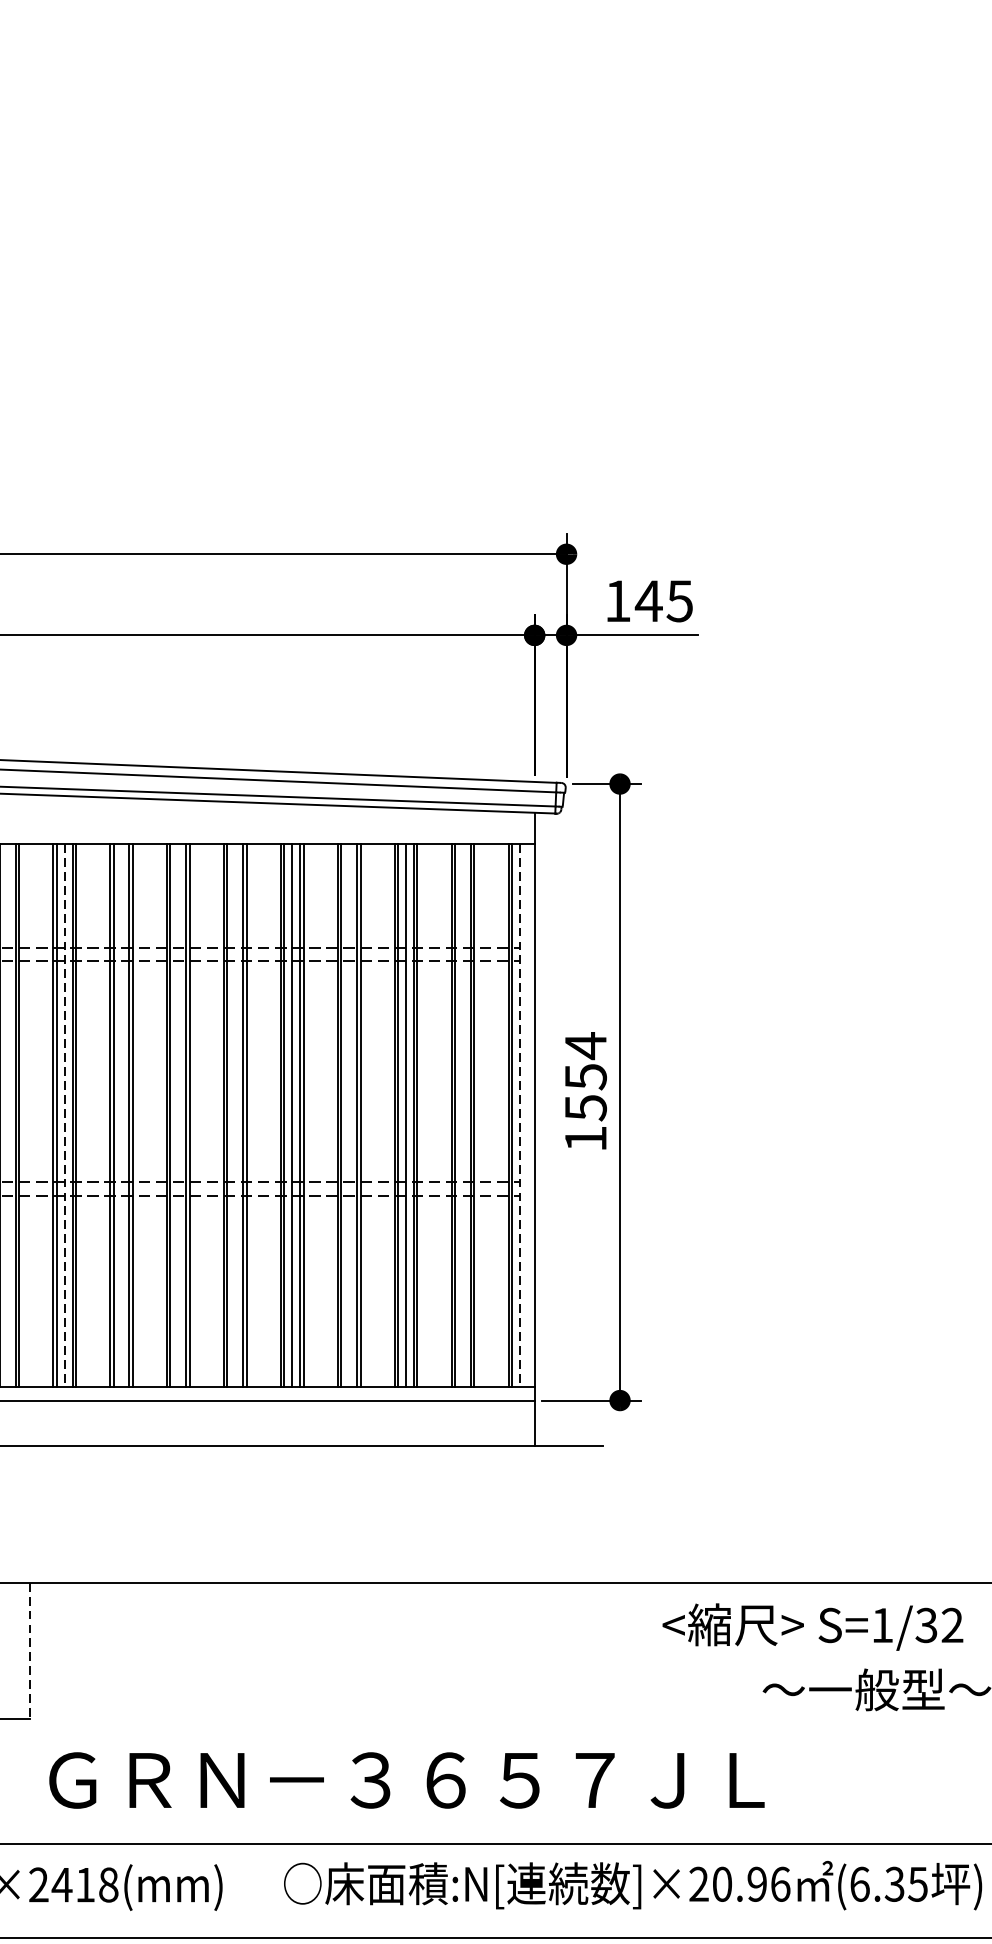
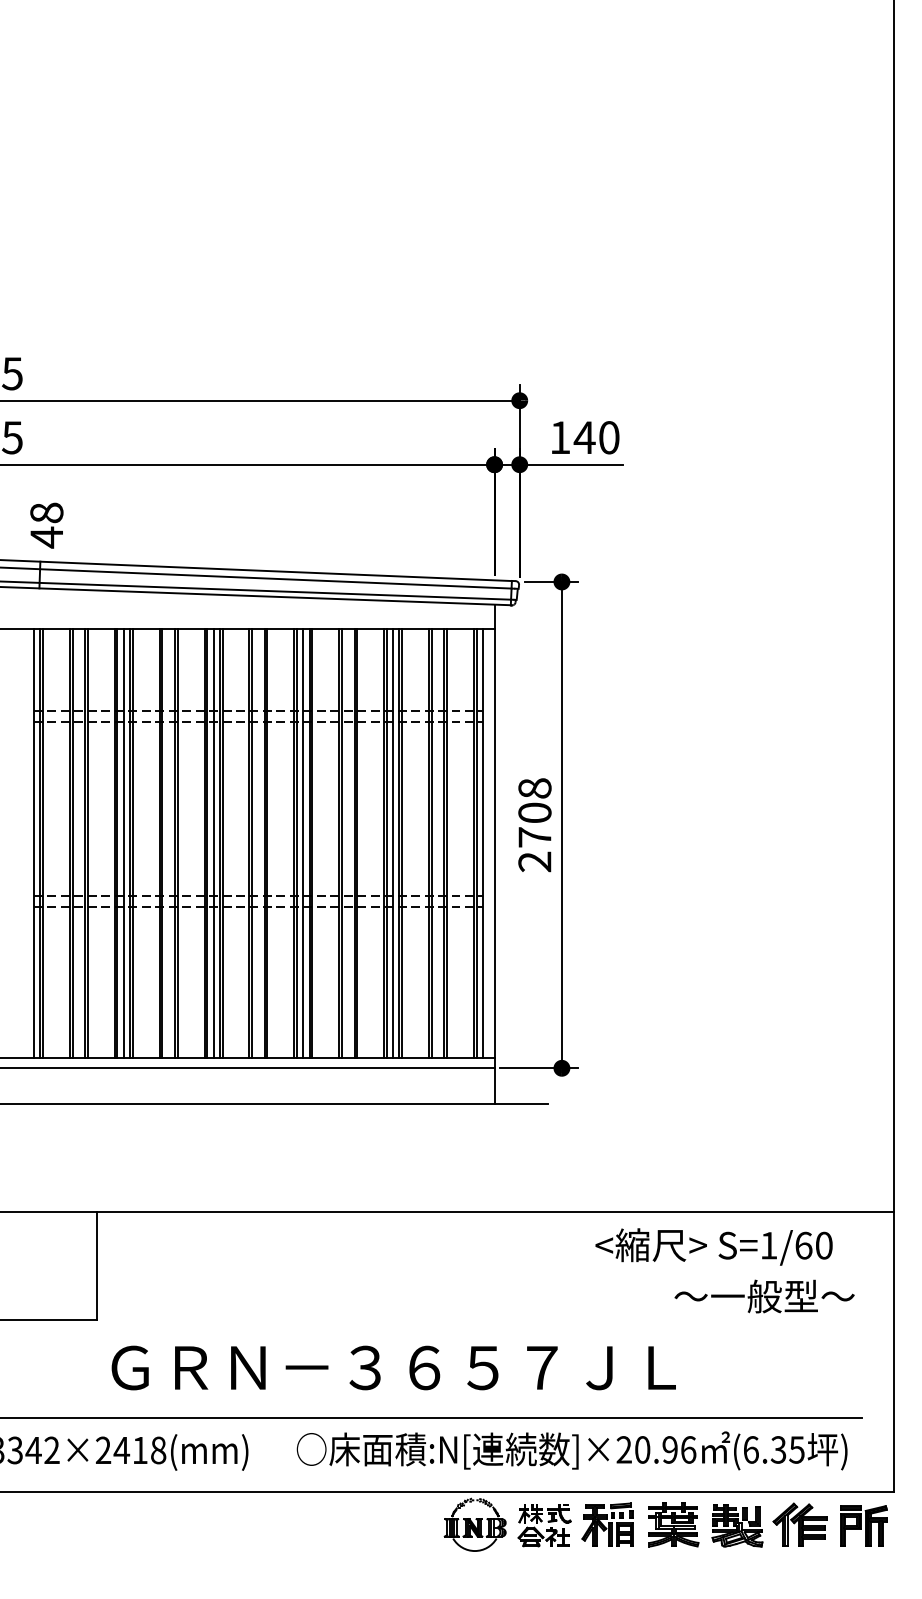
text: (679, 600) -> (608, 437), 145 -> 140
text: (585, 1091) -> (534, 824), 1554 -> 2708
line: (64, 1115) -> (123, 843), dashed -> solid
line: (178, 1115) -> (213, 843), added
line: (519, 1115) -> (482, 843), dashed -> solid
text: (938, 1625) -> (813, 1245), S=1/32 -> S=1/60
line: (30, 1650) -> (96, 1265), dashed -> solid

